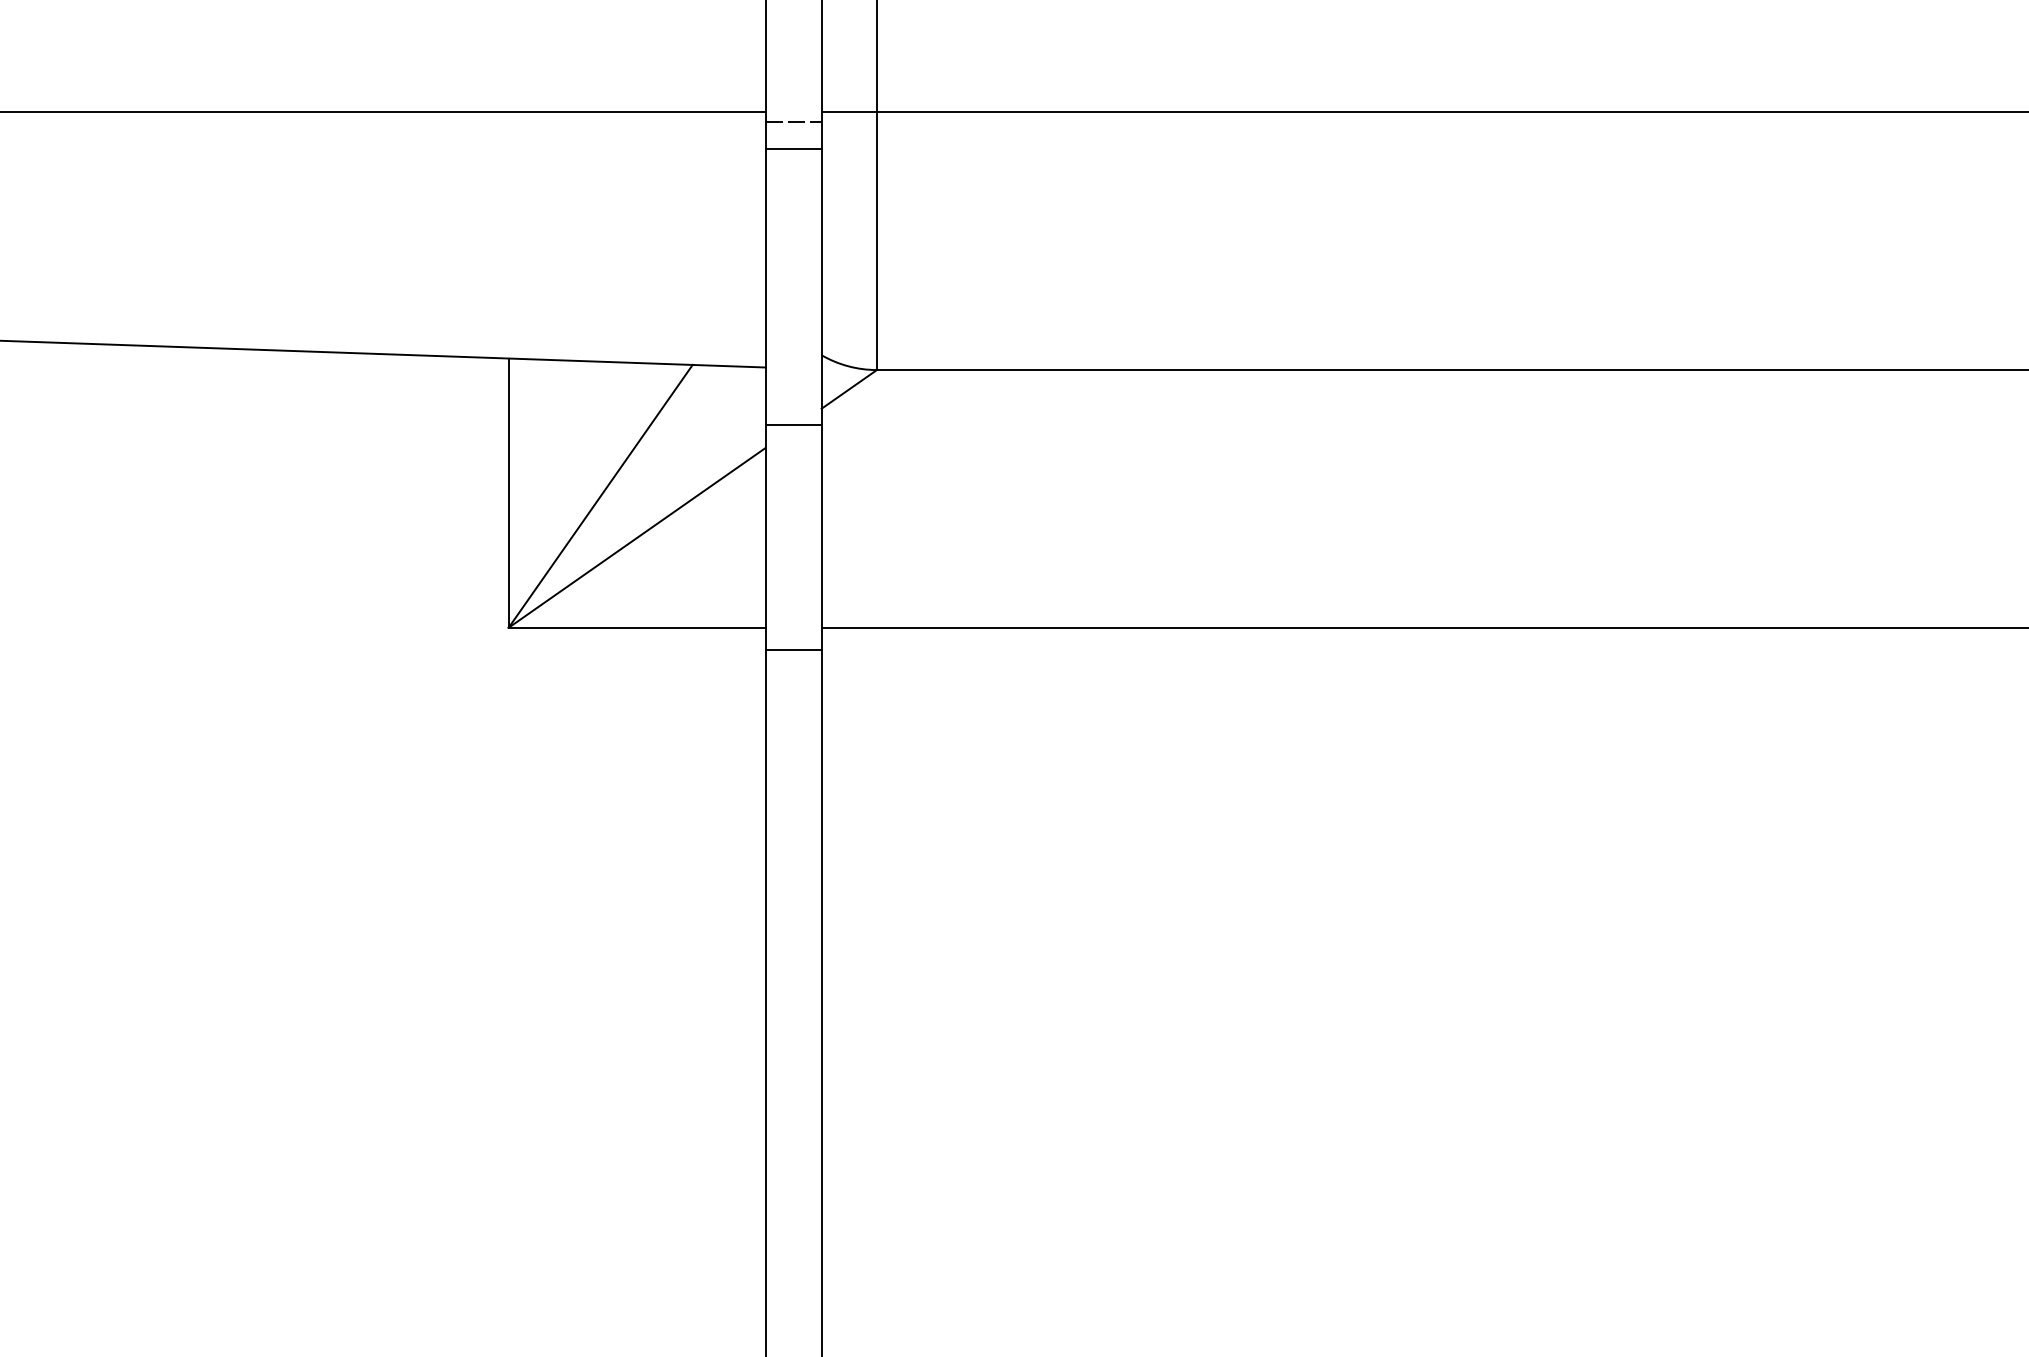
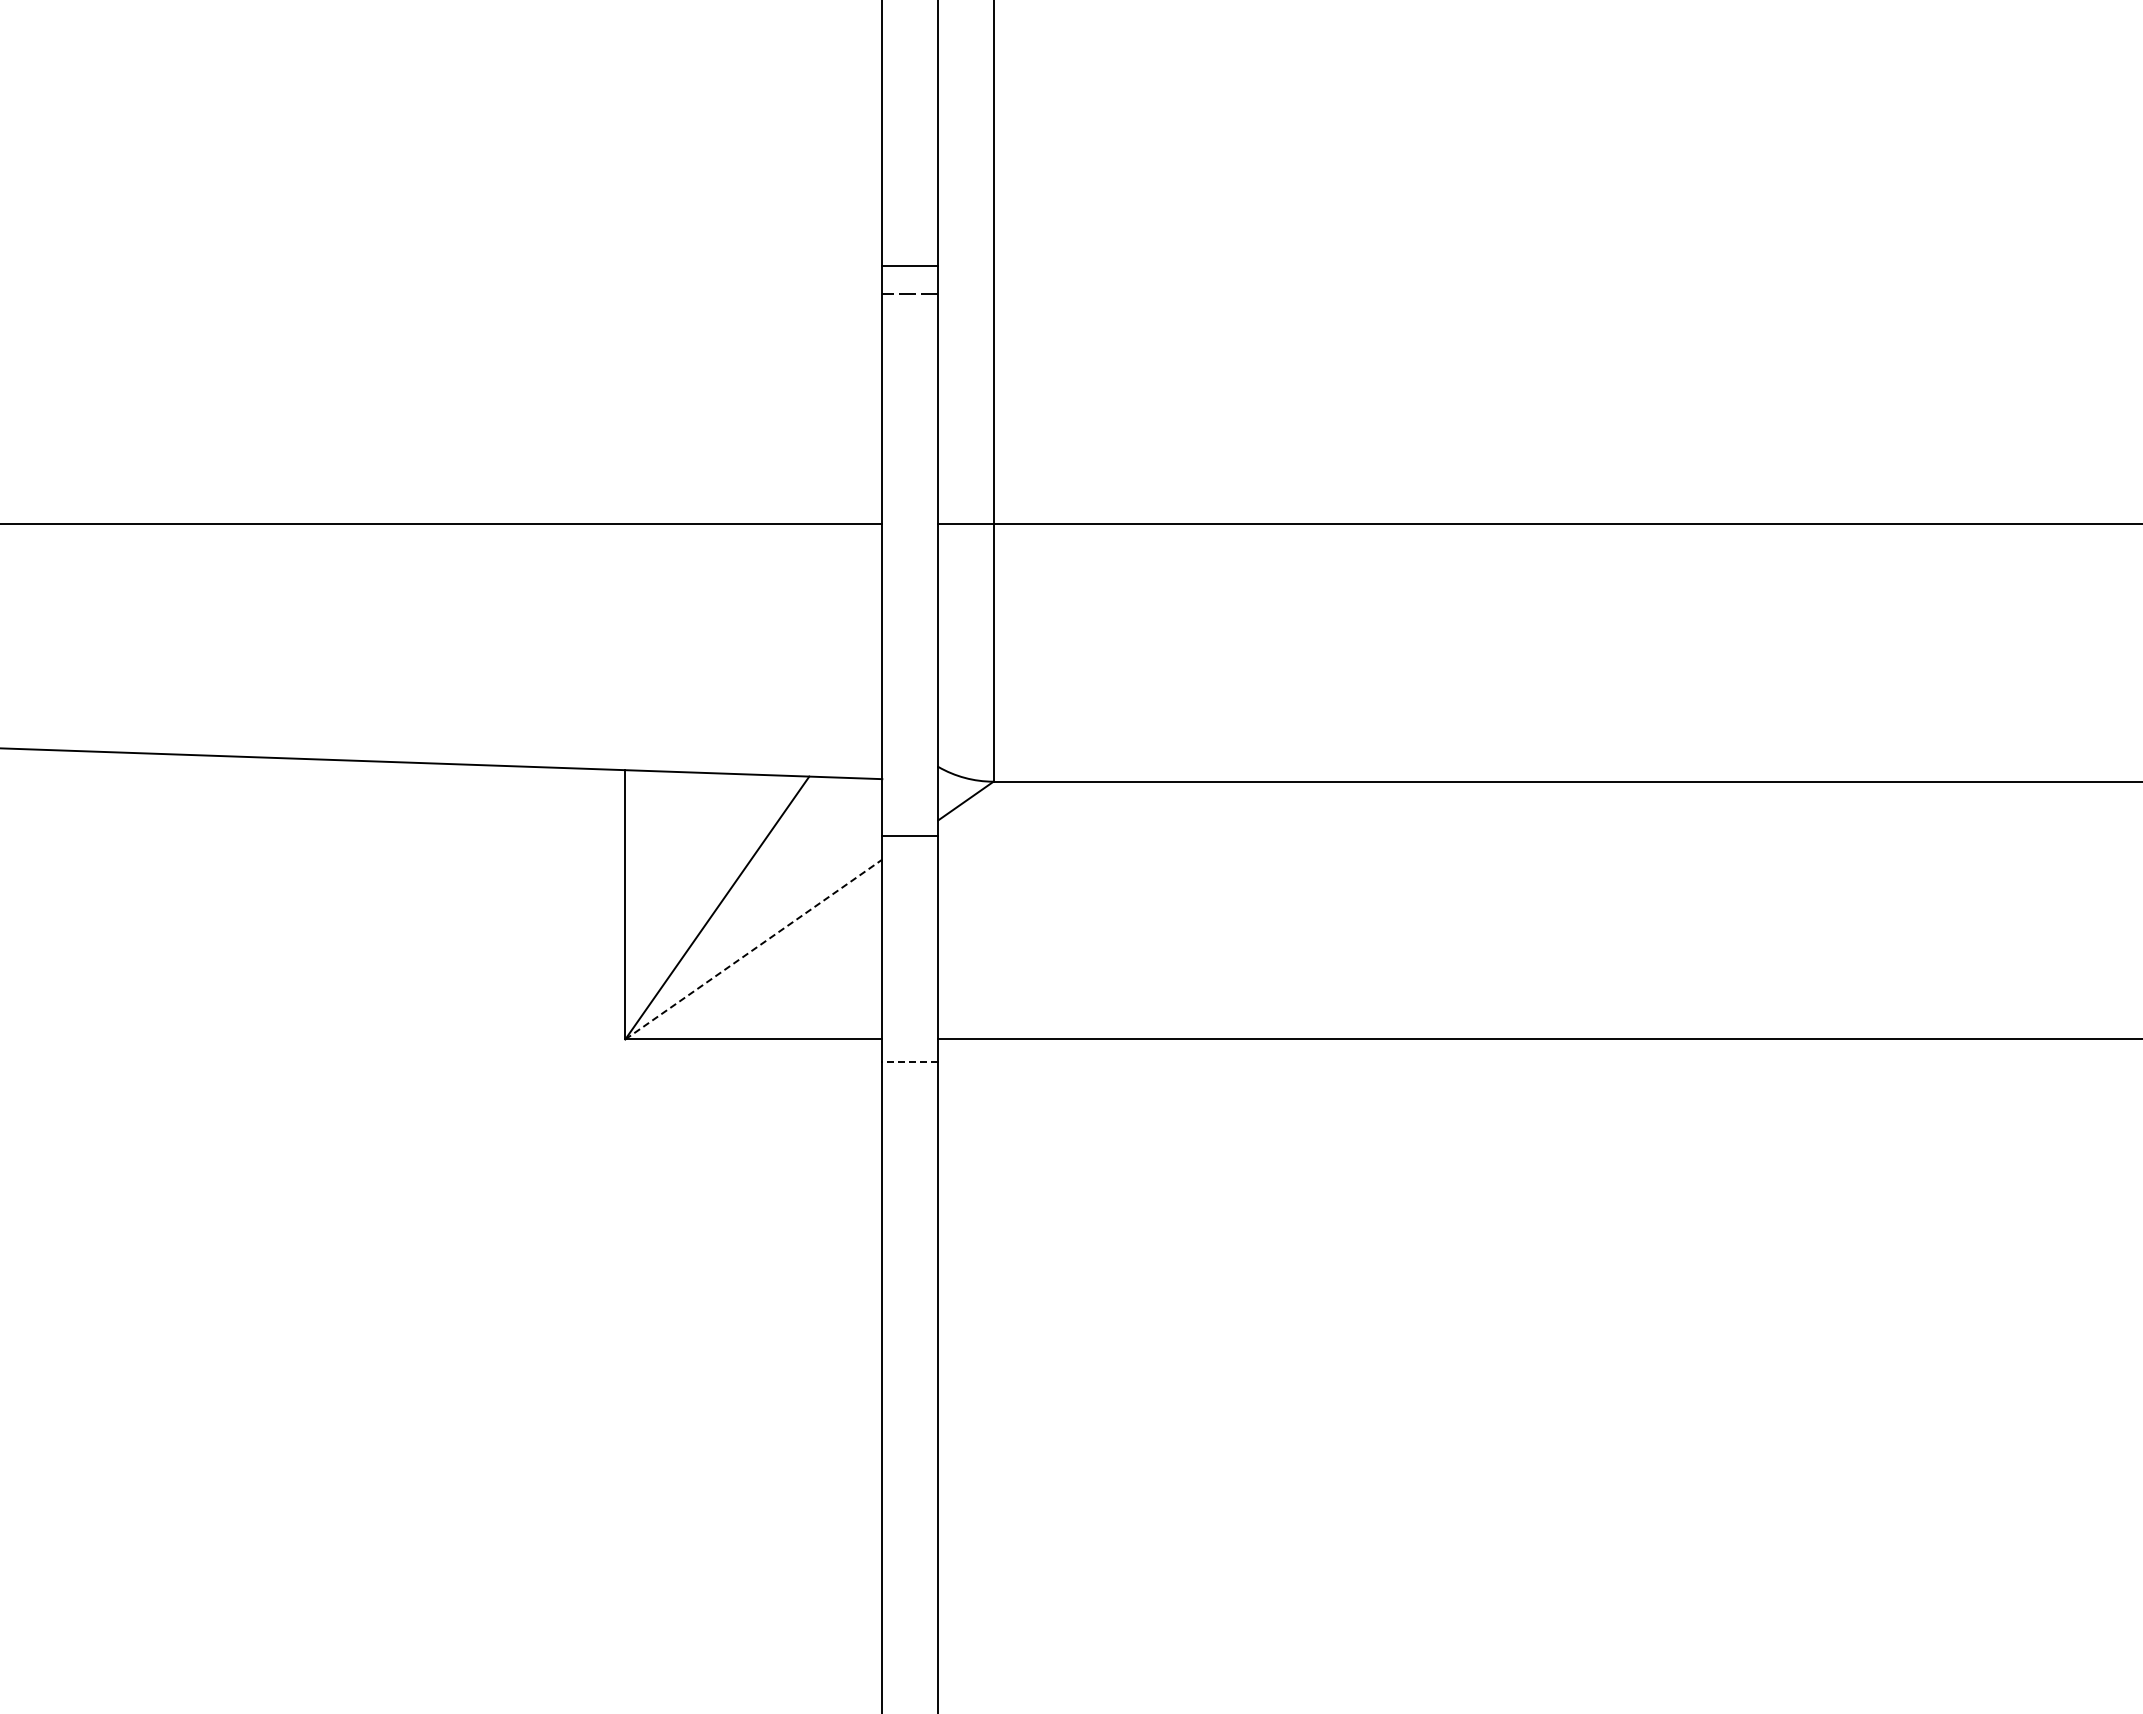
line: (793, 121) -> (910, 533), removed
line: (793, 148) -> (910, 560), removed
line: (636, 537) -> (753, 949), solid -> dashed
line: (793, 649) -> (910, 1061), solid -> dashed

